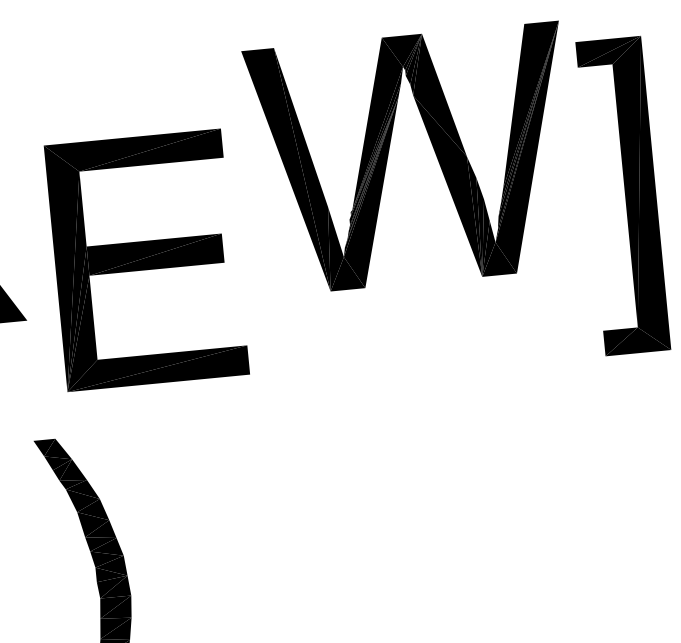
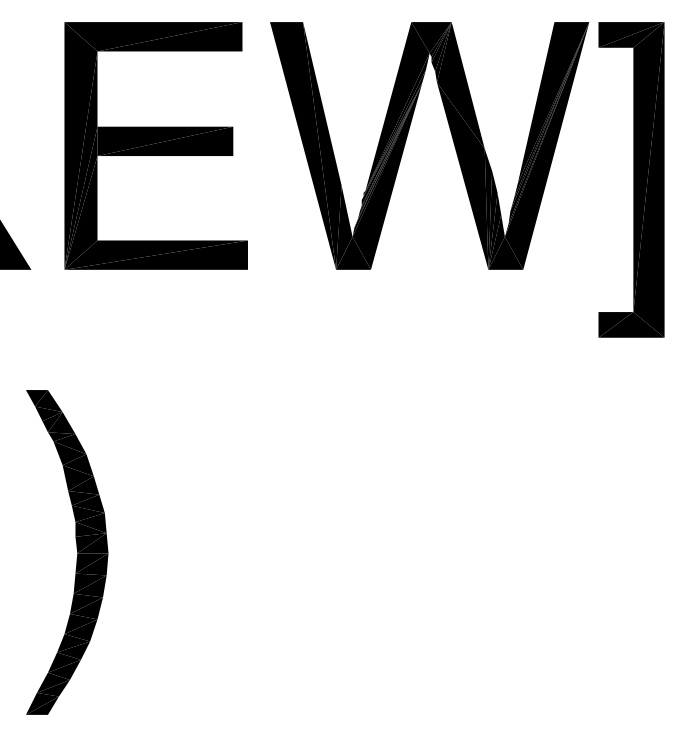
part: (623, 195) -> (631, 179), moved
part: (146, 259) -> (155, 145), moved

